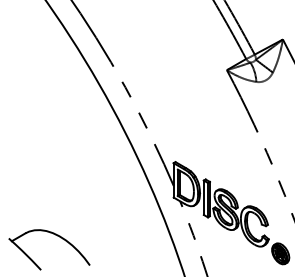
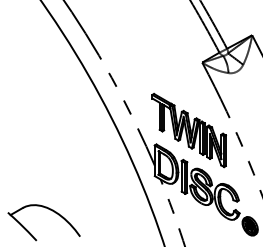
part: (211, 146) -> (188, 130), added

